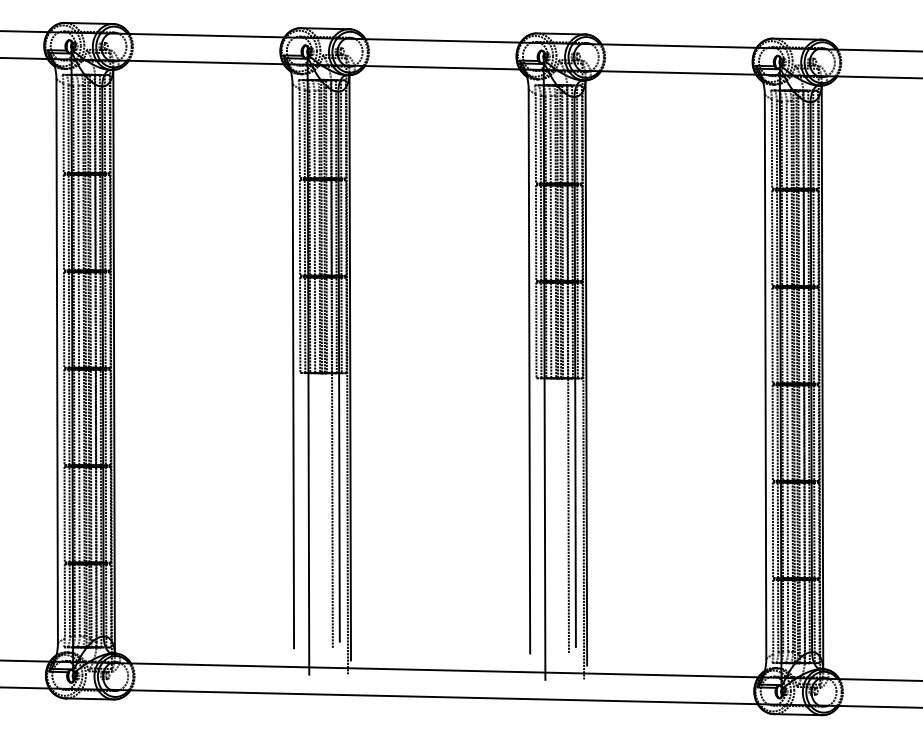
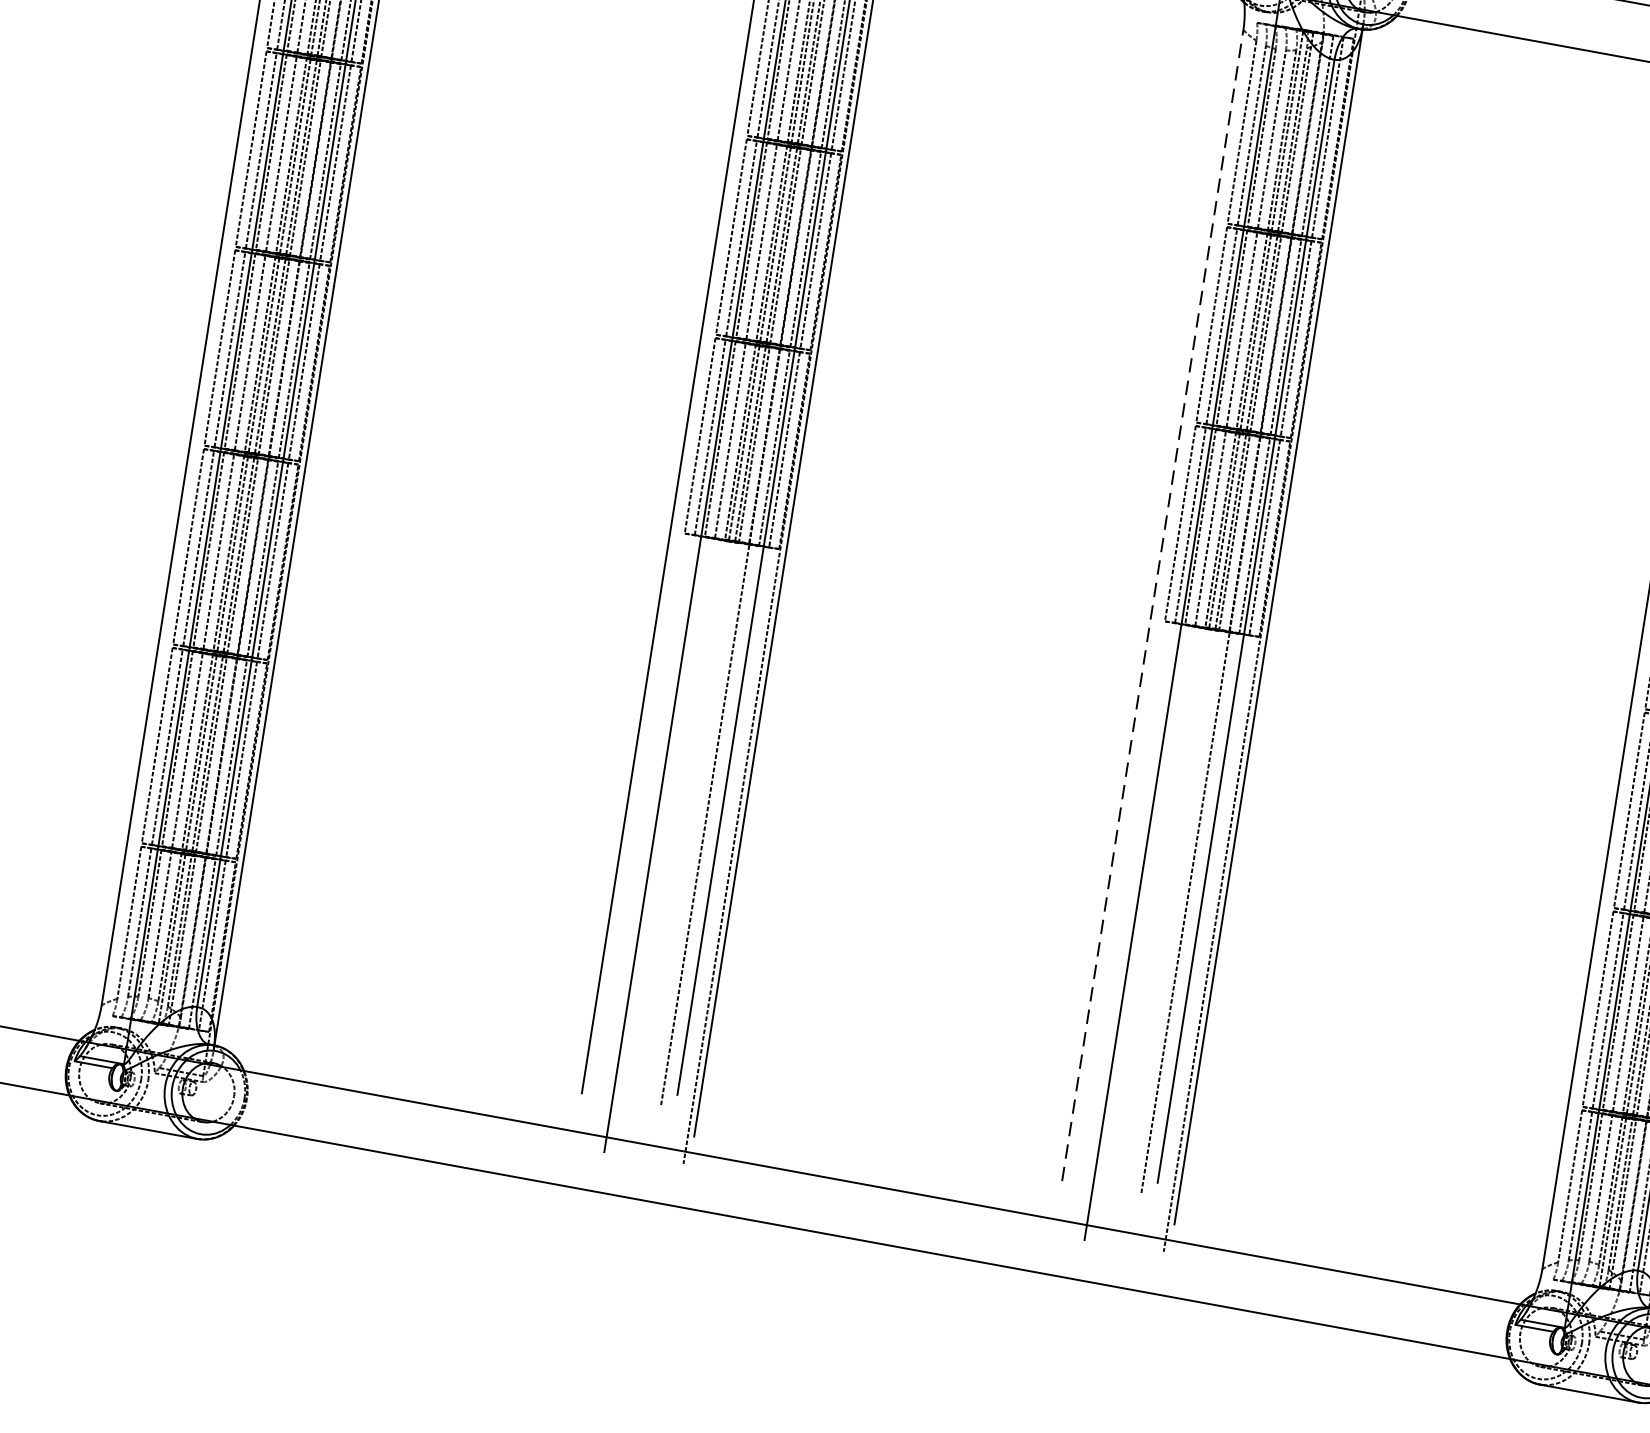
line: (529, 371) -> (1152, 605), solid -> dashed

